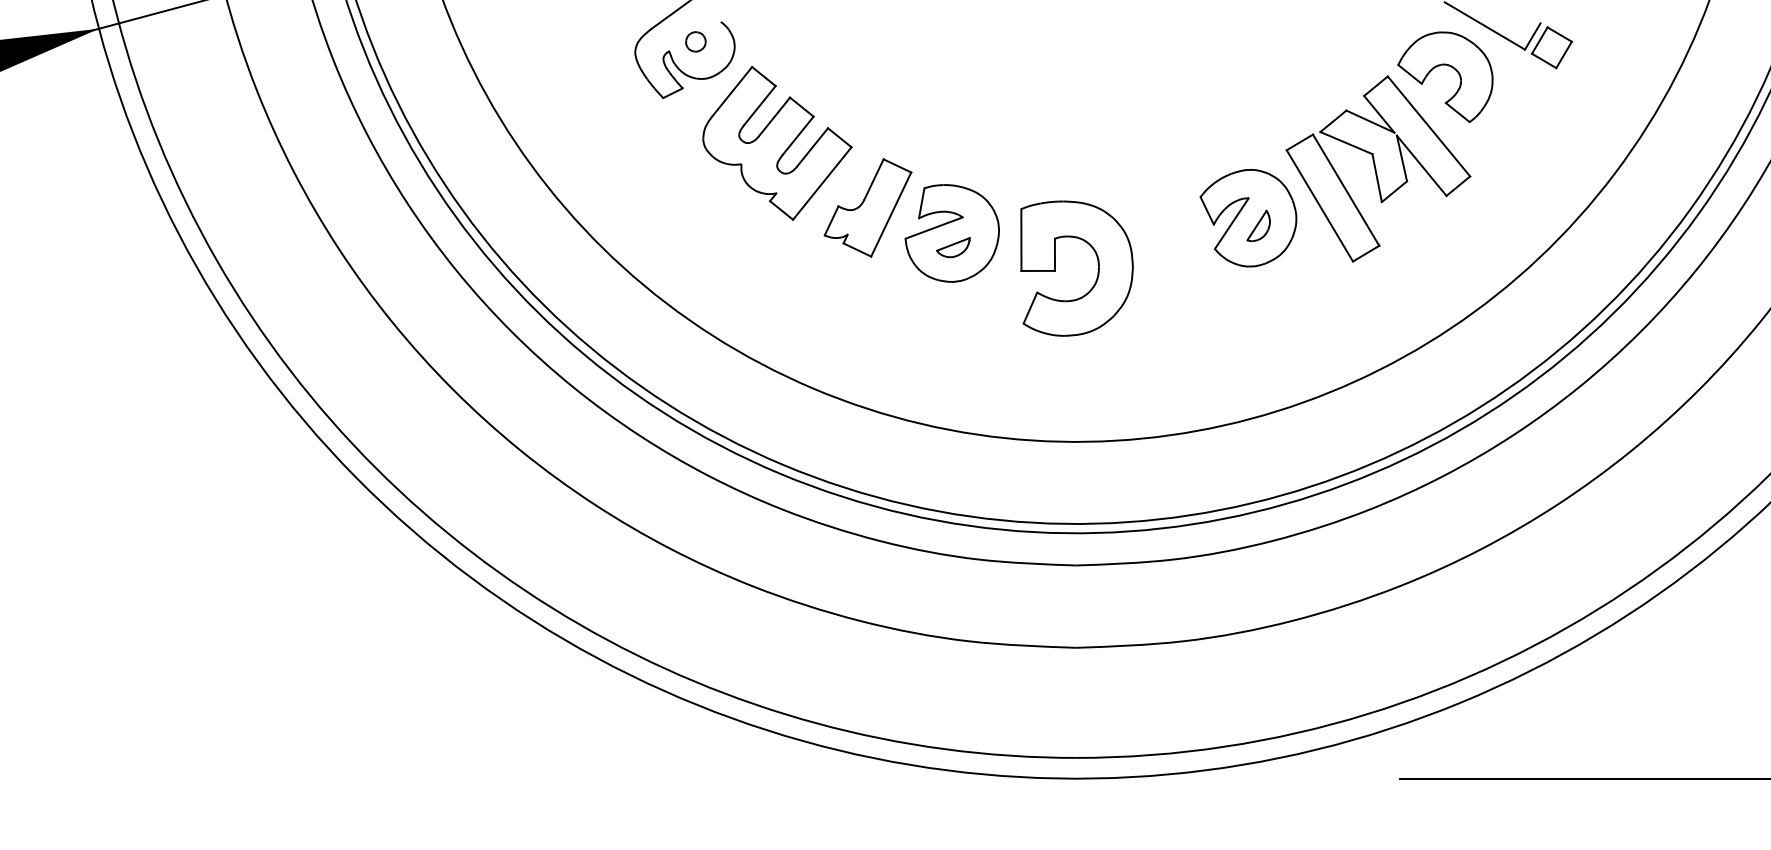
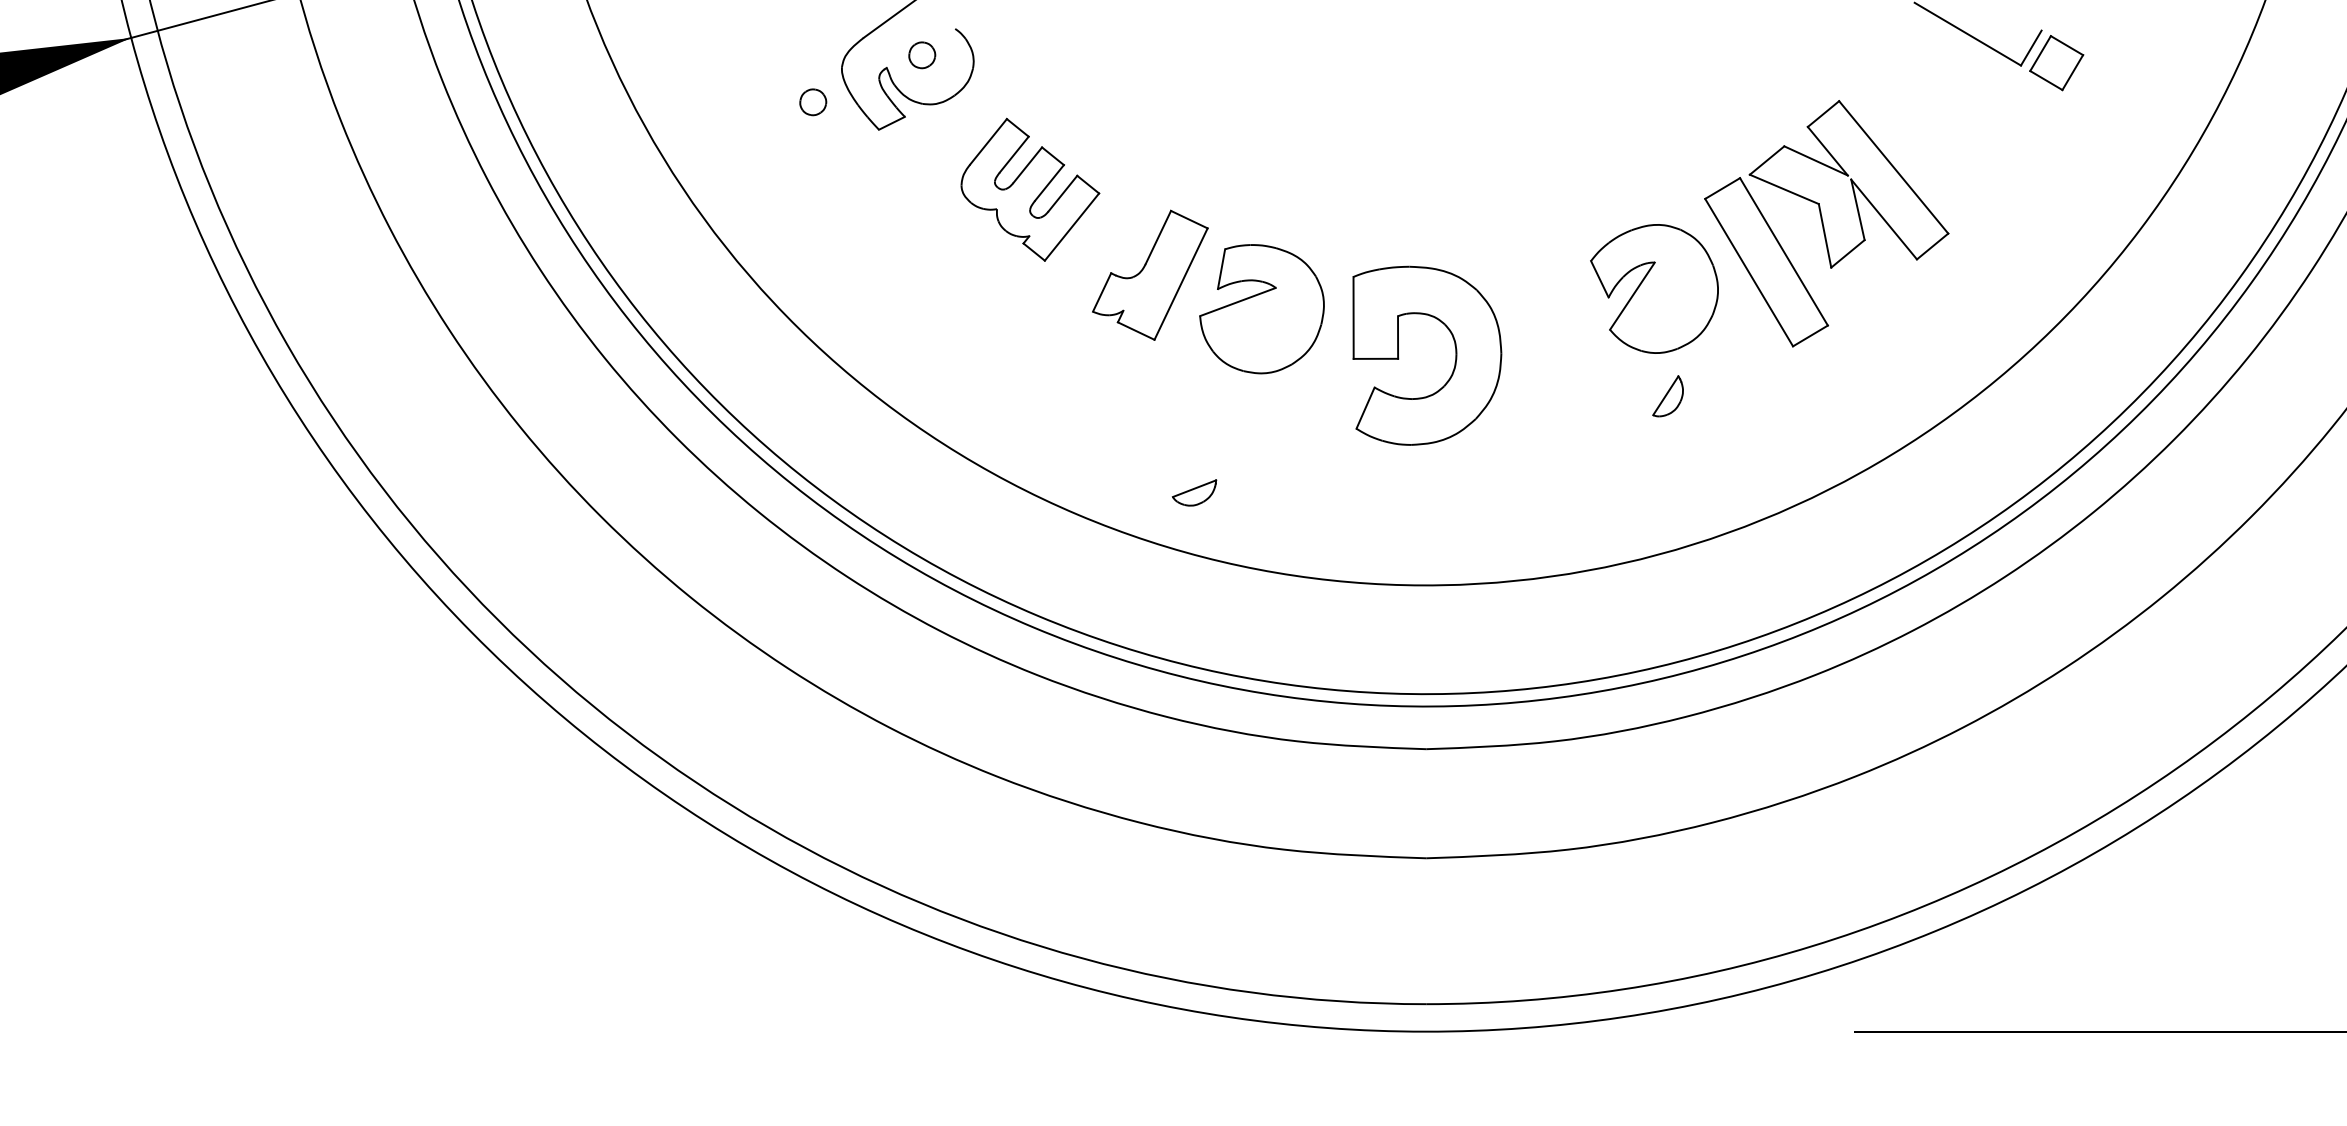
part: (1451, 67) -> (1923, 89), removed
part: (613, 77) -> (813, 102), added
part: (777, 143) -> (1030, 189), size x0.7
part: (1258, 226) -> (1667, 396), moved
part: (953, 247) -> (1194, 492), moved

